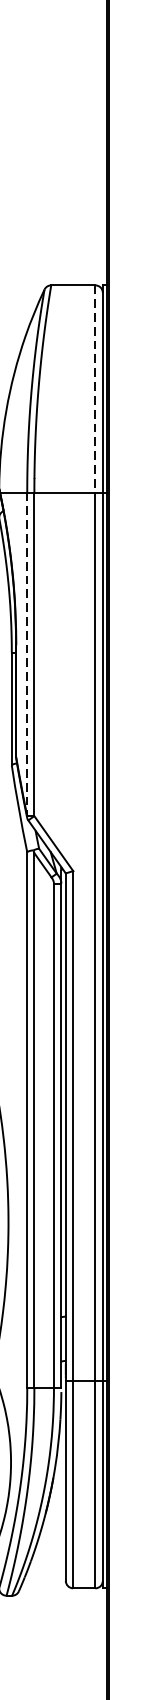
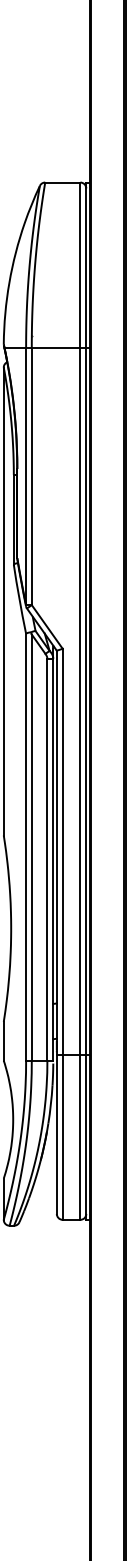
line: (95, 389) -> (80, 265), dashed -> solid
line: (27, 654) -> (26, 476), dashed -> solid

